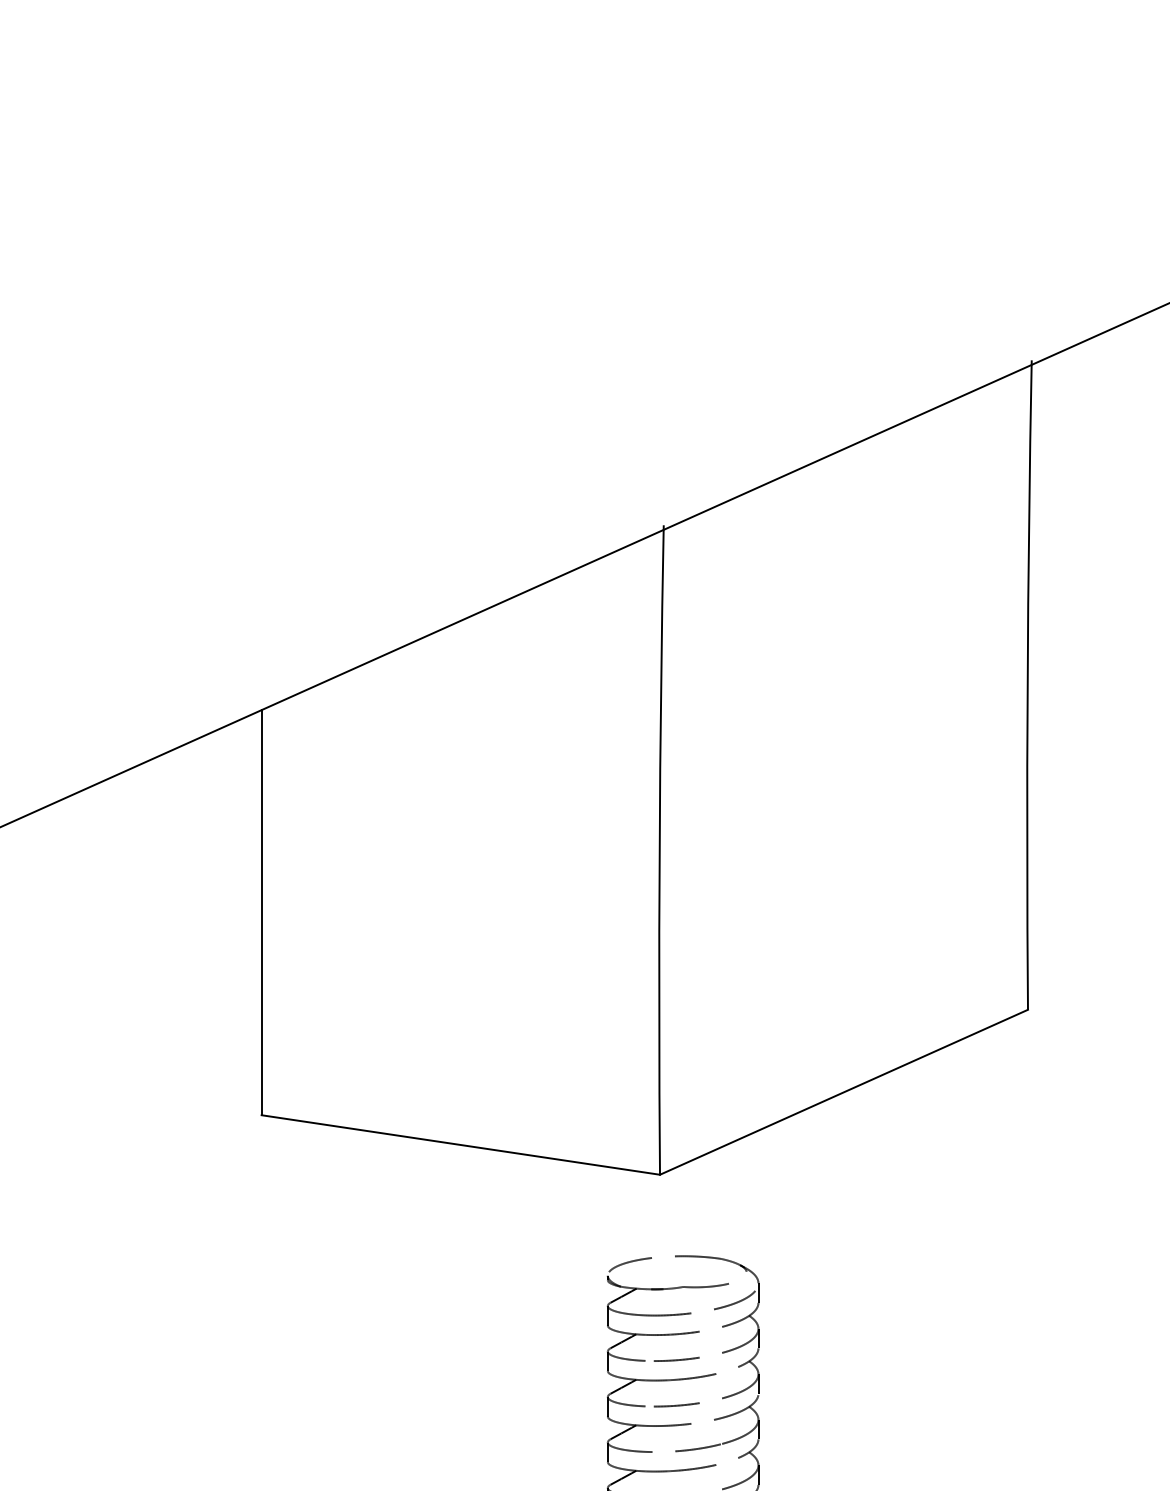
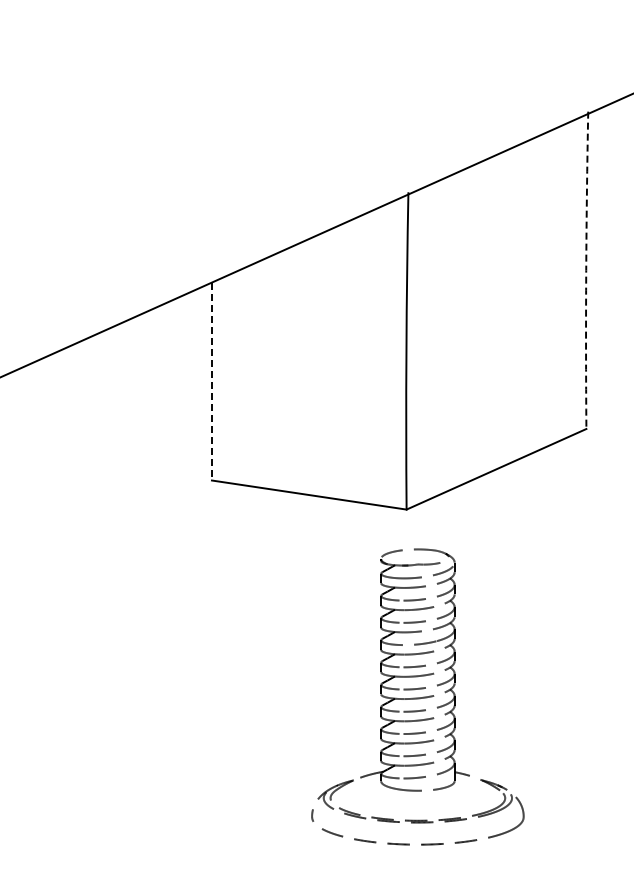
arc: (1028, 685) -> (586, 270), solid -> dashed
line: (260, 912) -> (211, 381), solid -> dashed

